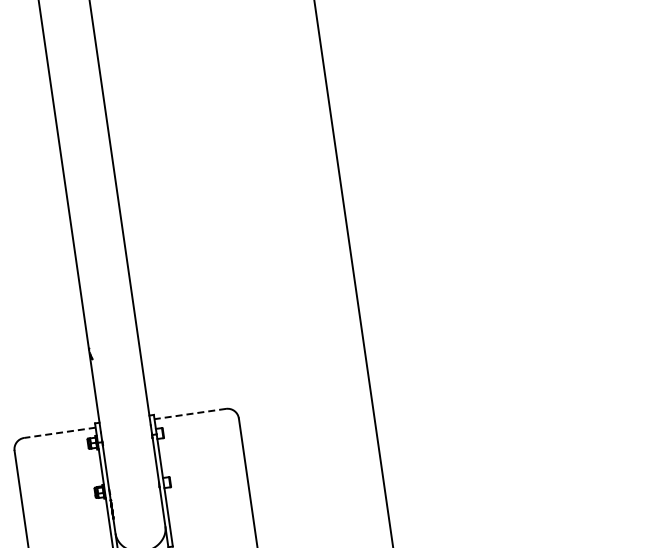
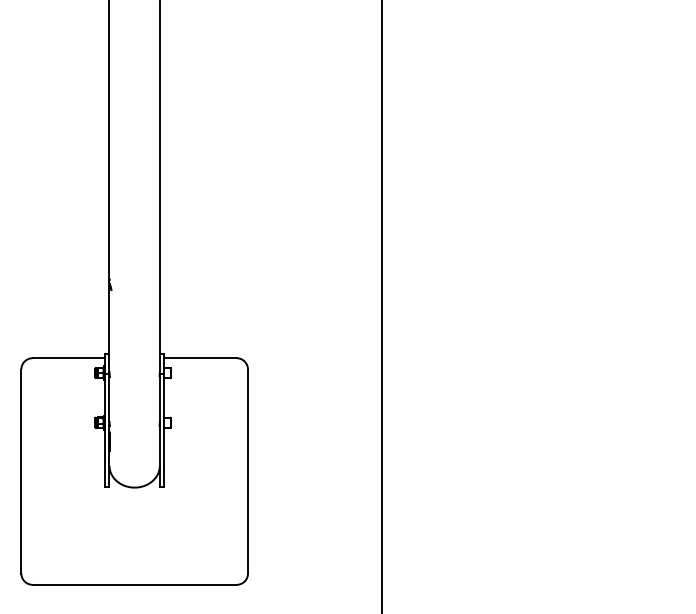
line: (190, 414) -> (200, 358), dashed -> solid
line: (59, 433) -> (68, 358), dashed -> solid

